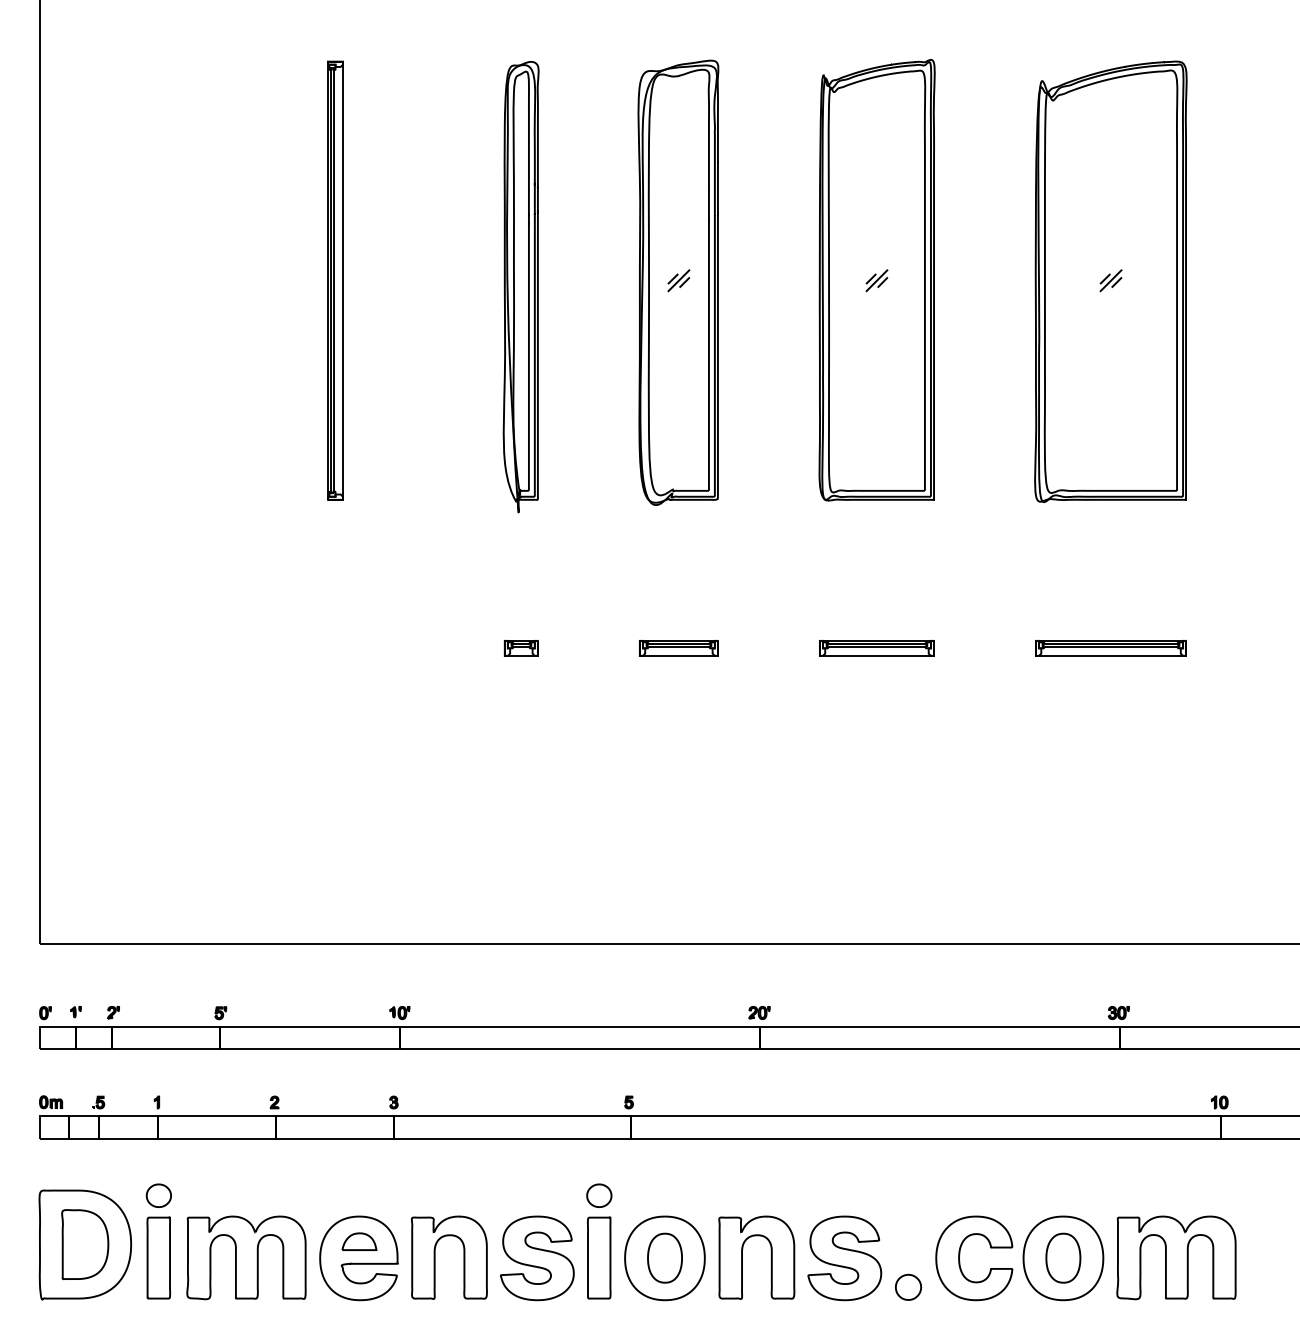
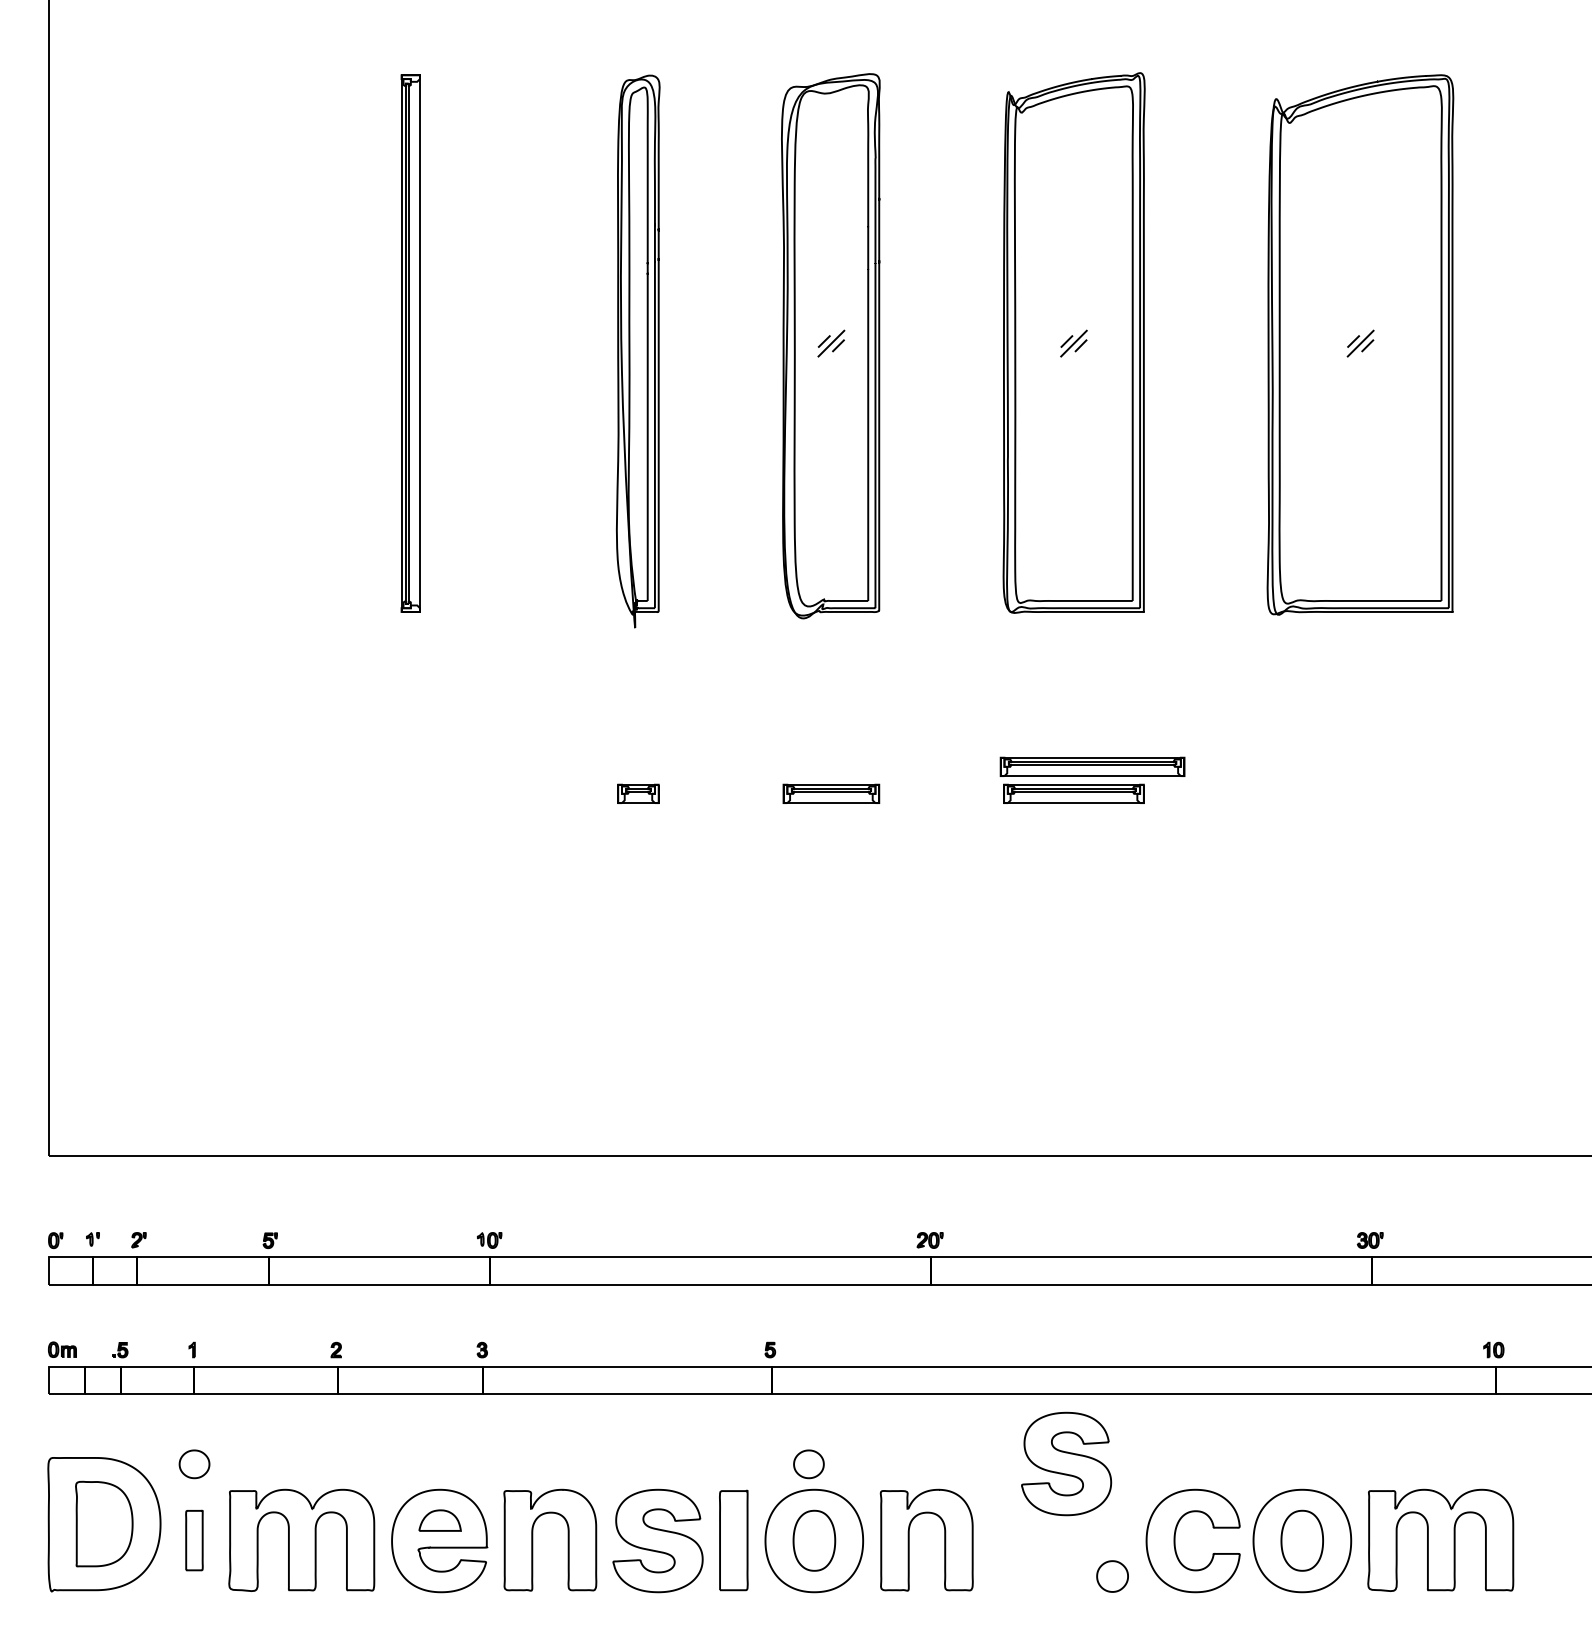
part: (1110, 648) -> (1092, 766), moved
part: (598, 1195) -> (808, 1464), moved
part: (158, 1257) -> (194, 1540), size x0.6
part: (844, 1257) -> (1066, 1463), moved

